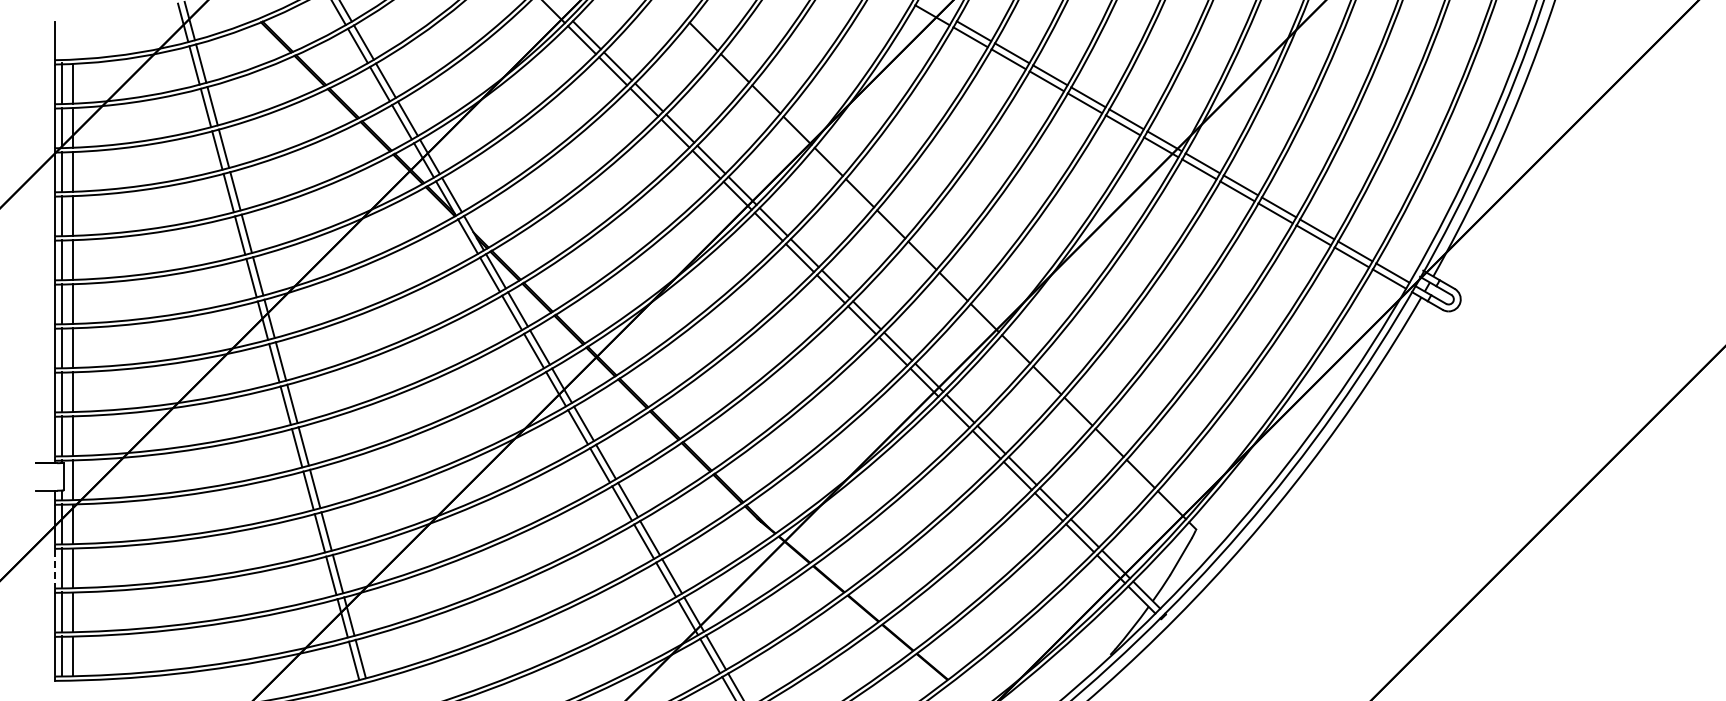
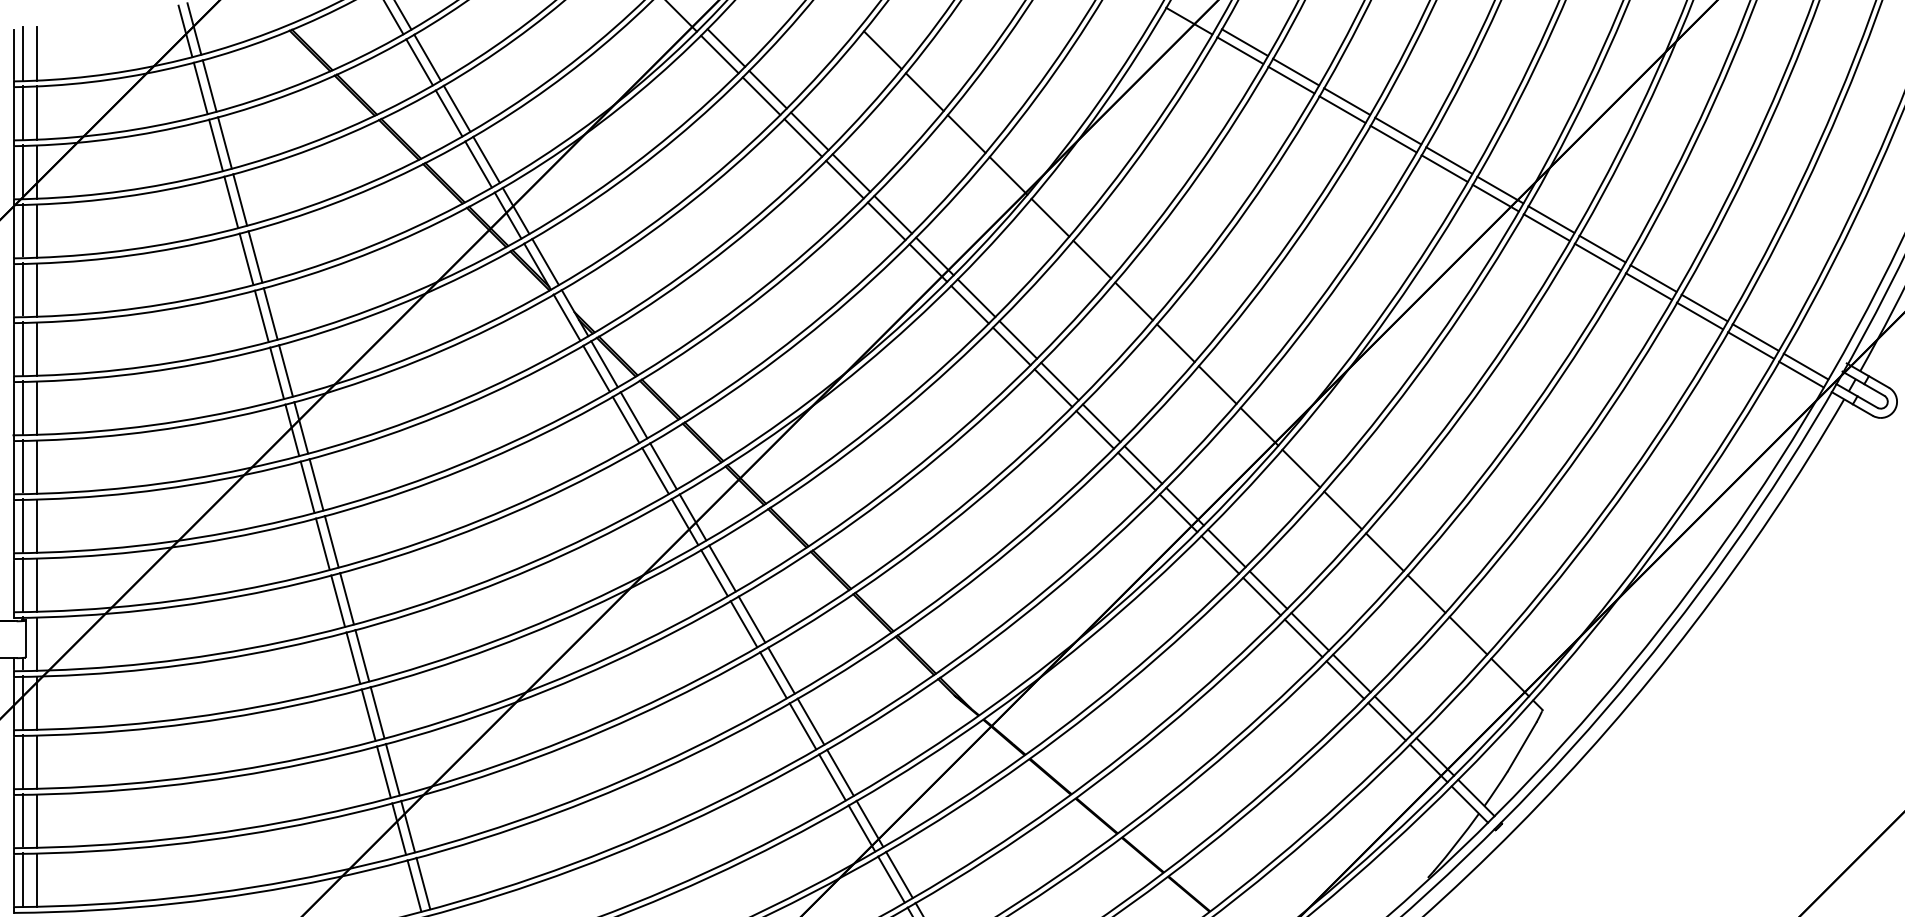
line: (62, 38) -> (23, 52), added
line: (72, 39) -> (37, 53), added
line: (55, 569) -> (14, 763), dashed -> solid

